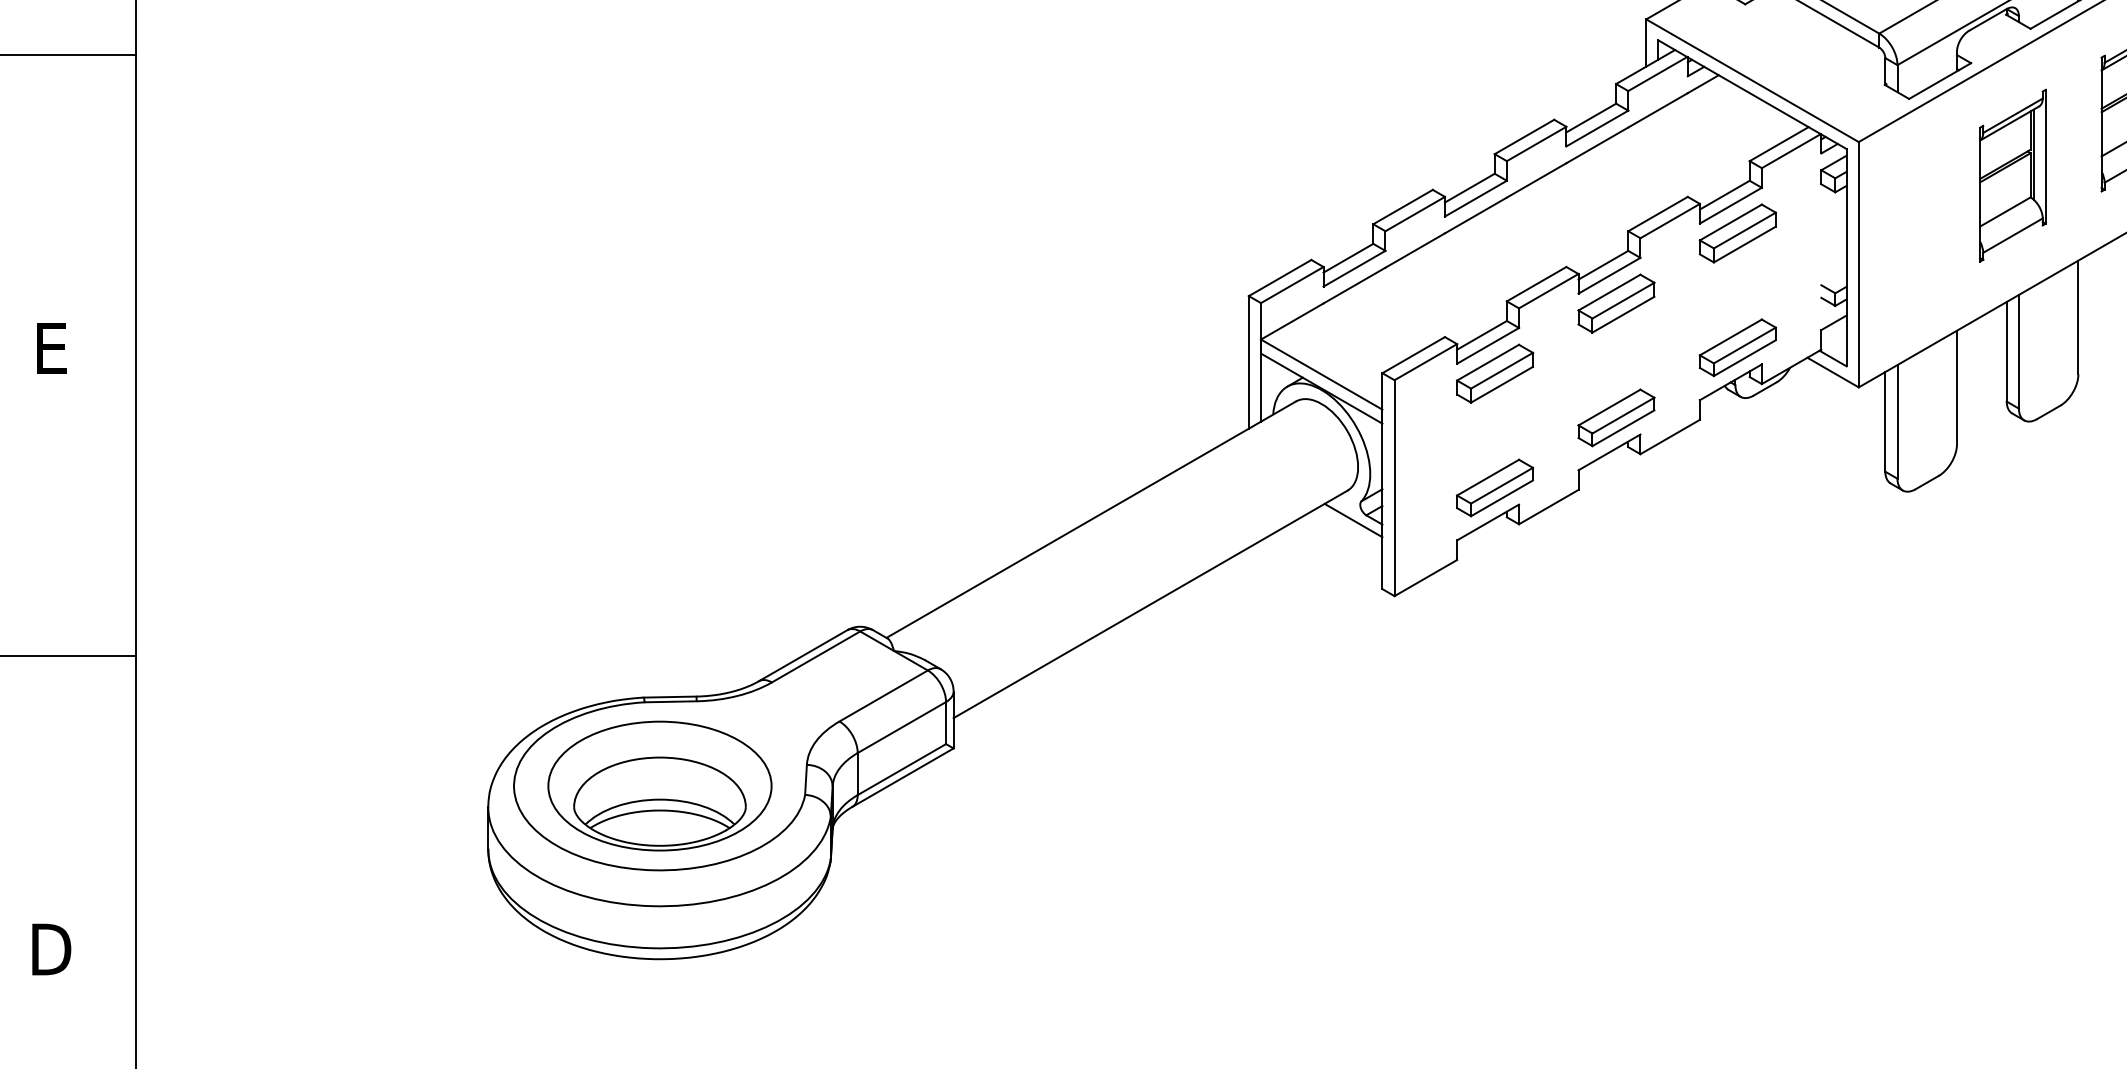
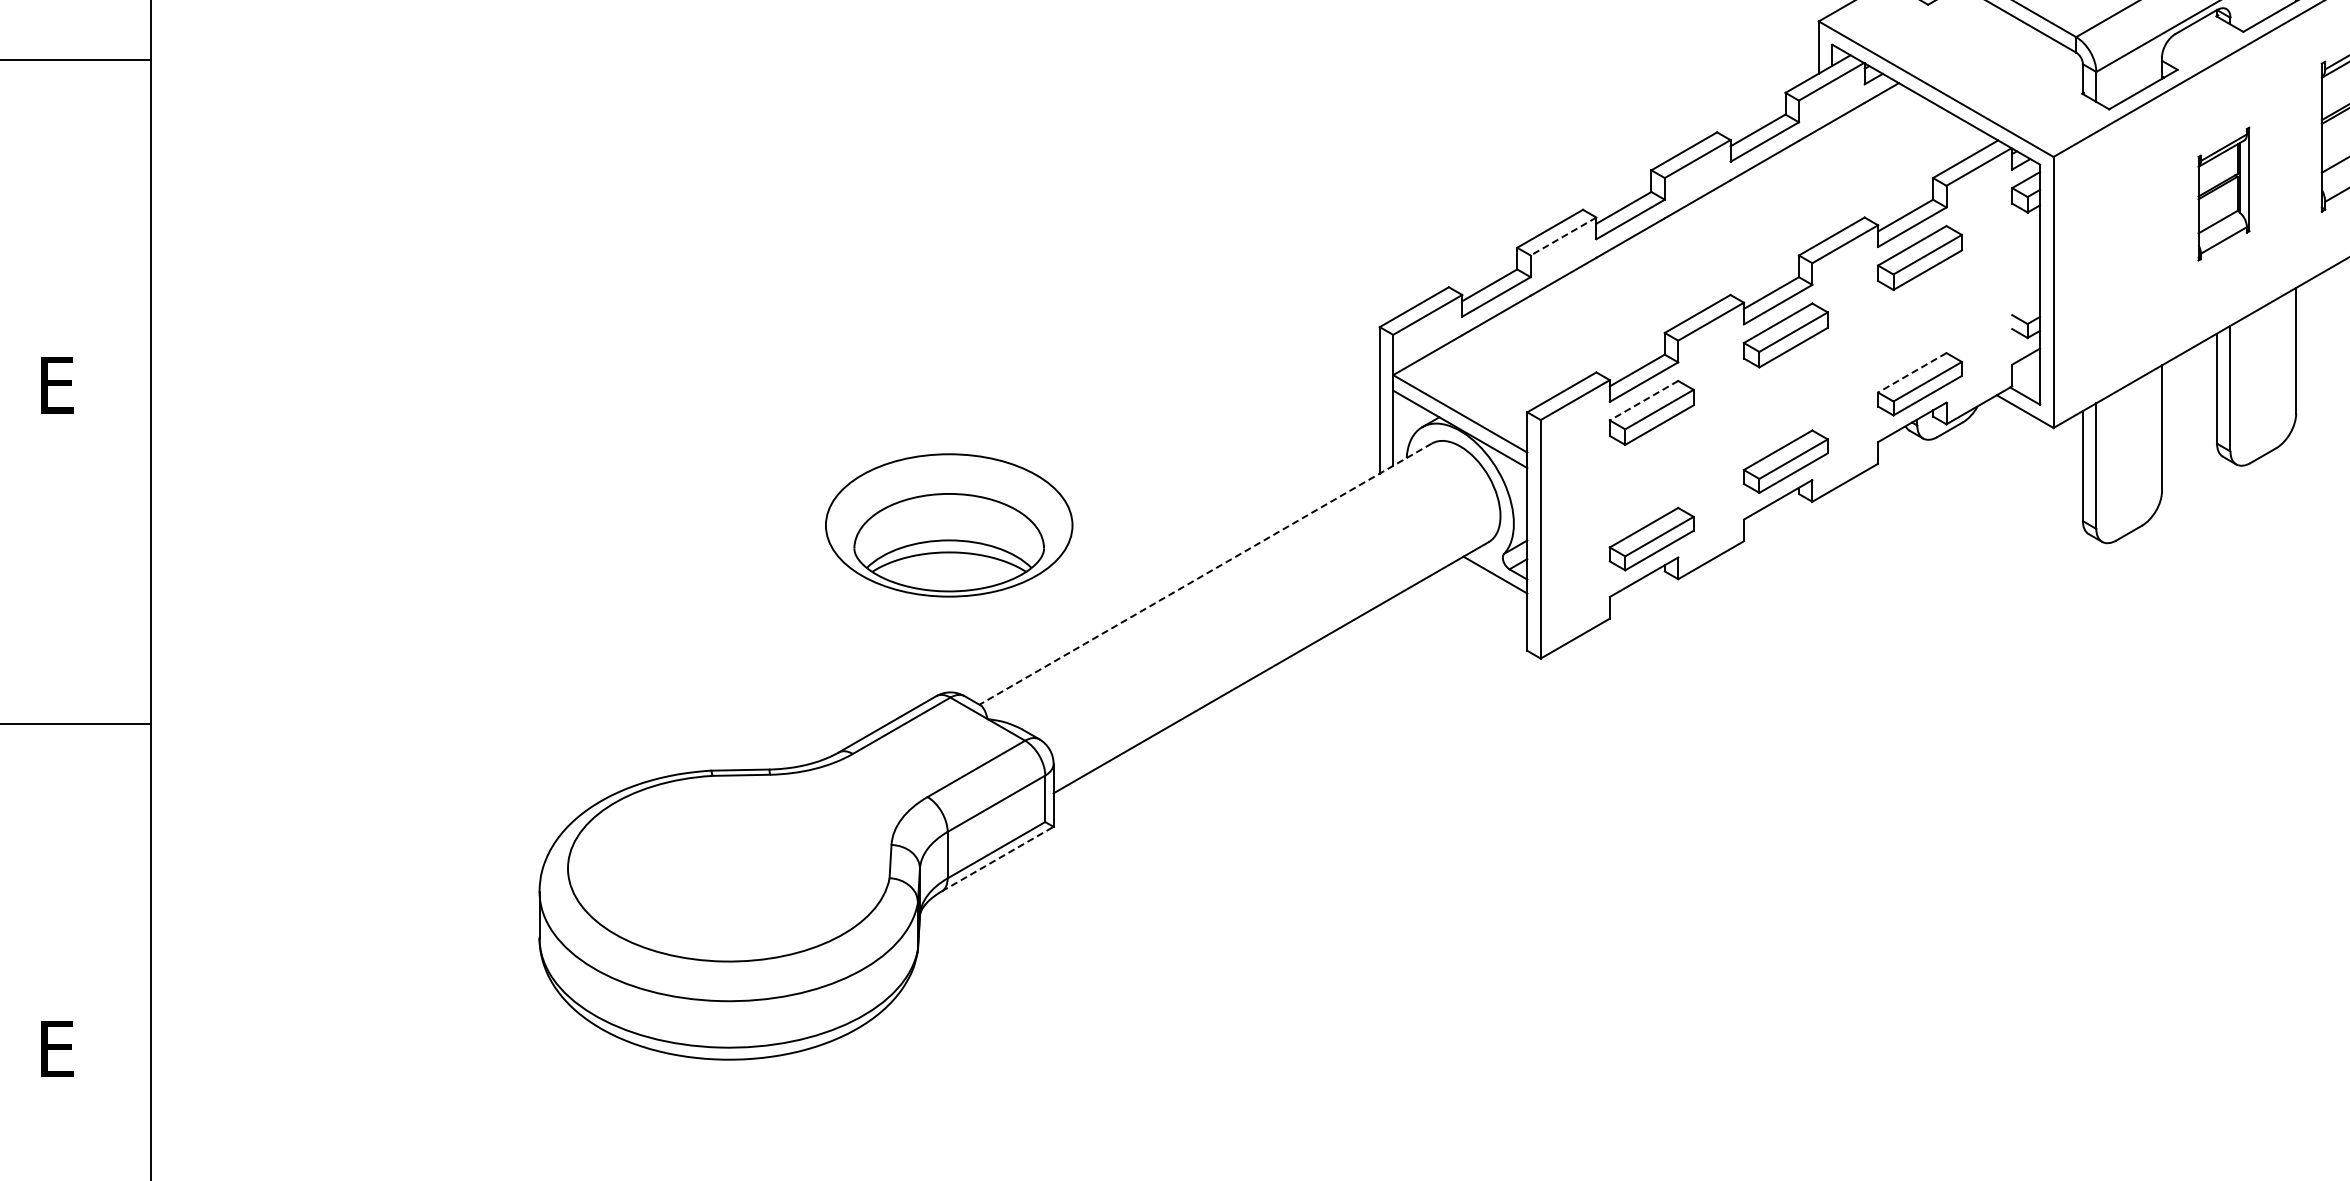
part: (2012, 175) -> (2223, 193), size x0.7
line: (1415, 214) -> (1563, 236), solid -> dashed
line: (1730, 338) -> (1911, 373), solid -> dashed
line: (1487, 362) -> (1643, 400), solid -> dashed
line: (1091, 520) -> (1205, 574), solid -> dashed
line: (902, 777) -> (997, 859), solid -> dashed
part: (660, 786) -> (949, 525), moved
text: (51, 949) -> (56, 1048), D -> E

